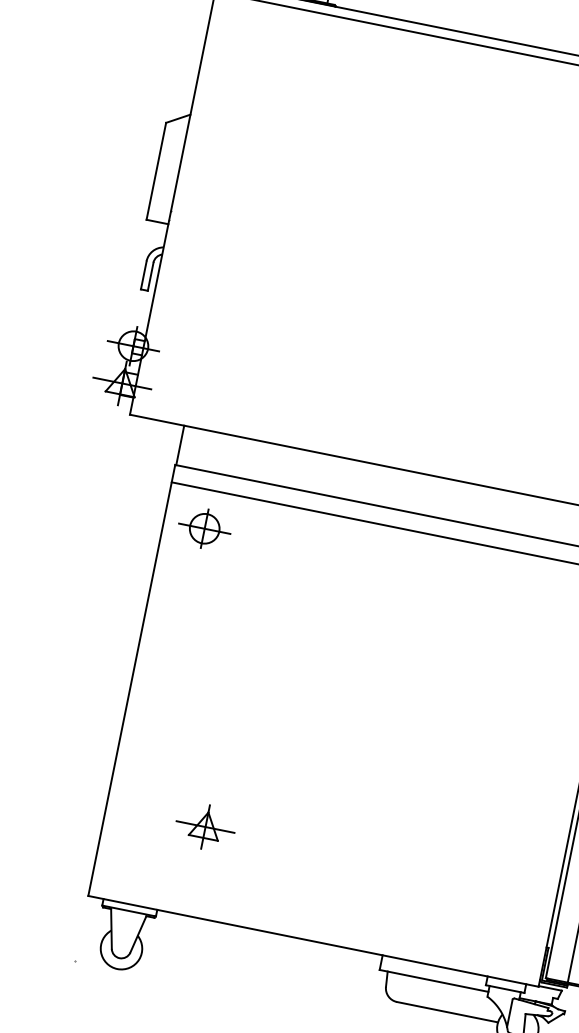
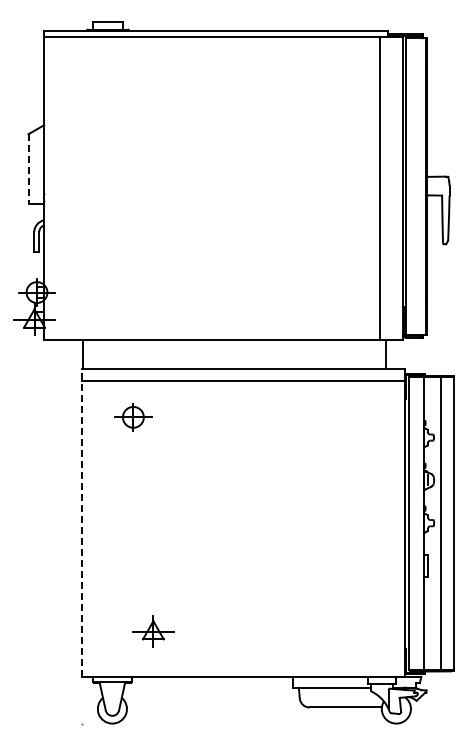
line: (156, 170) -> (28, 168), solid -> dashed
part: (204, 528) -> (133, 417), moved
line: (132, 679) -> (82, 522), solid -> dashed
part: (205, 826) -> (153, 631), moved

